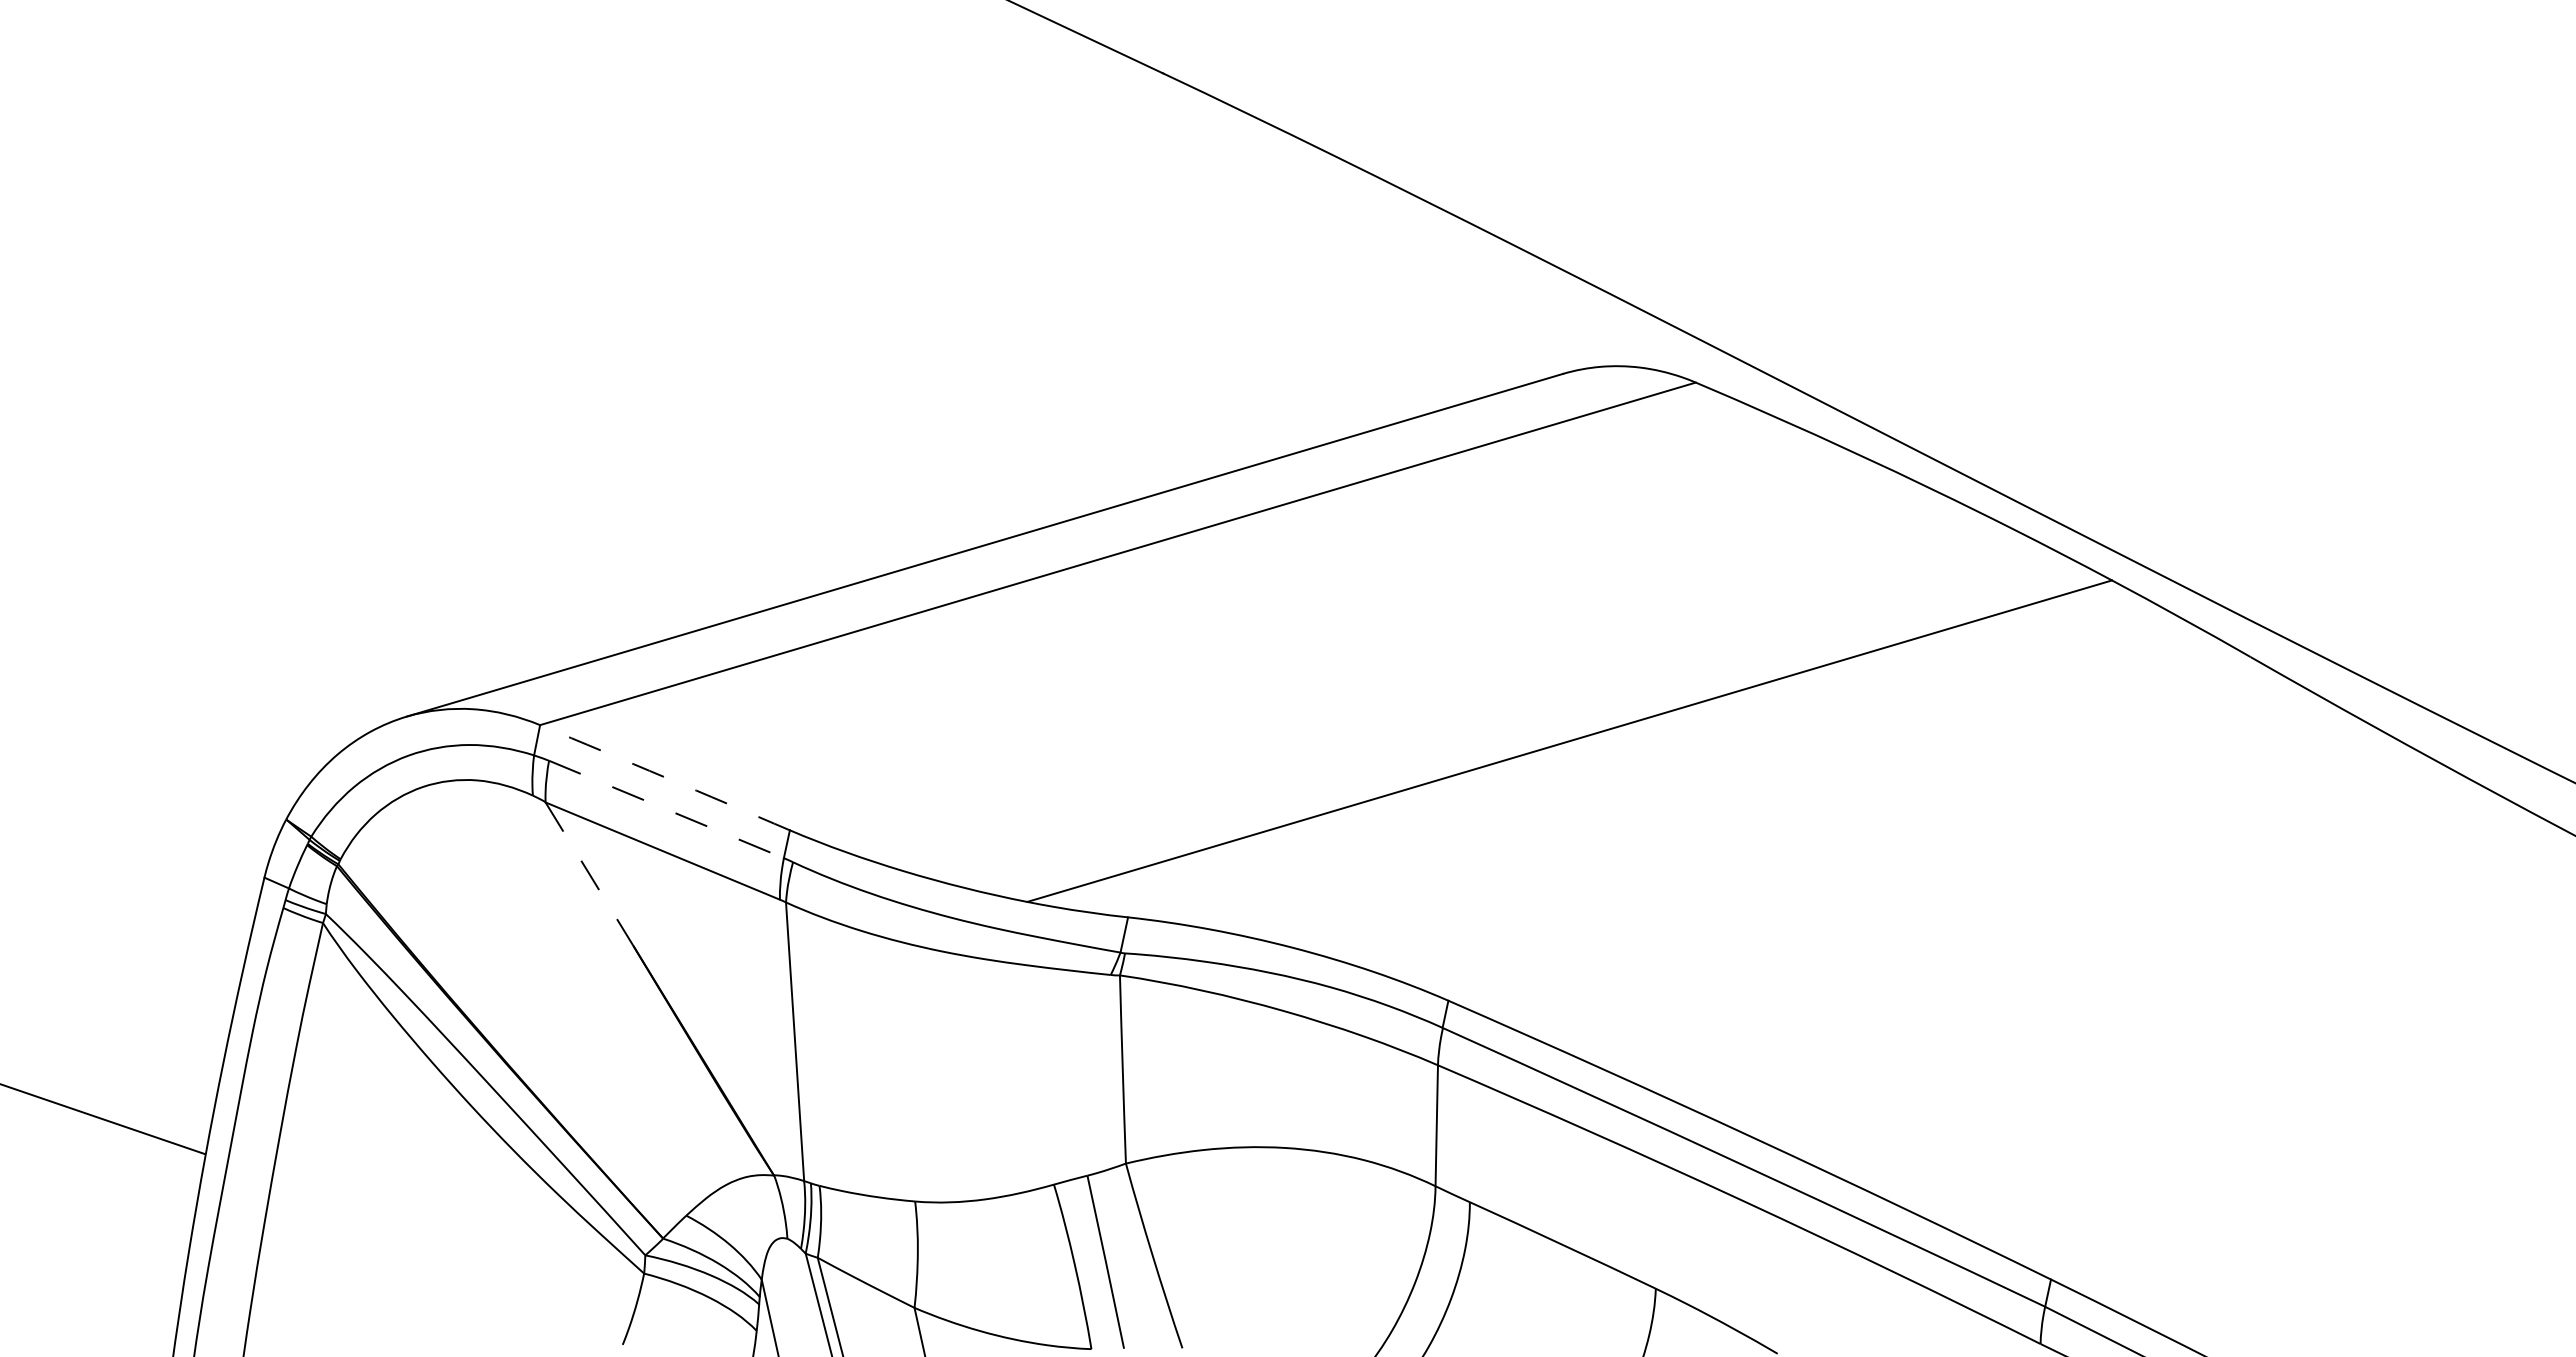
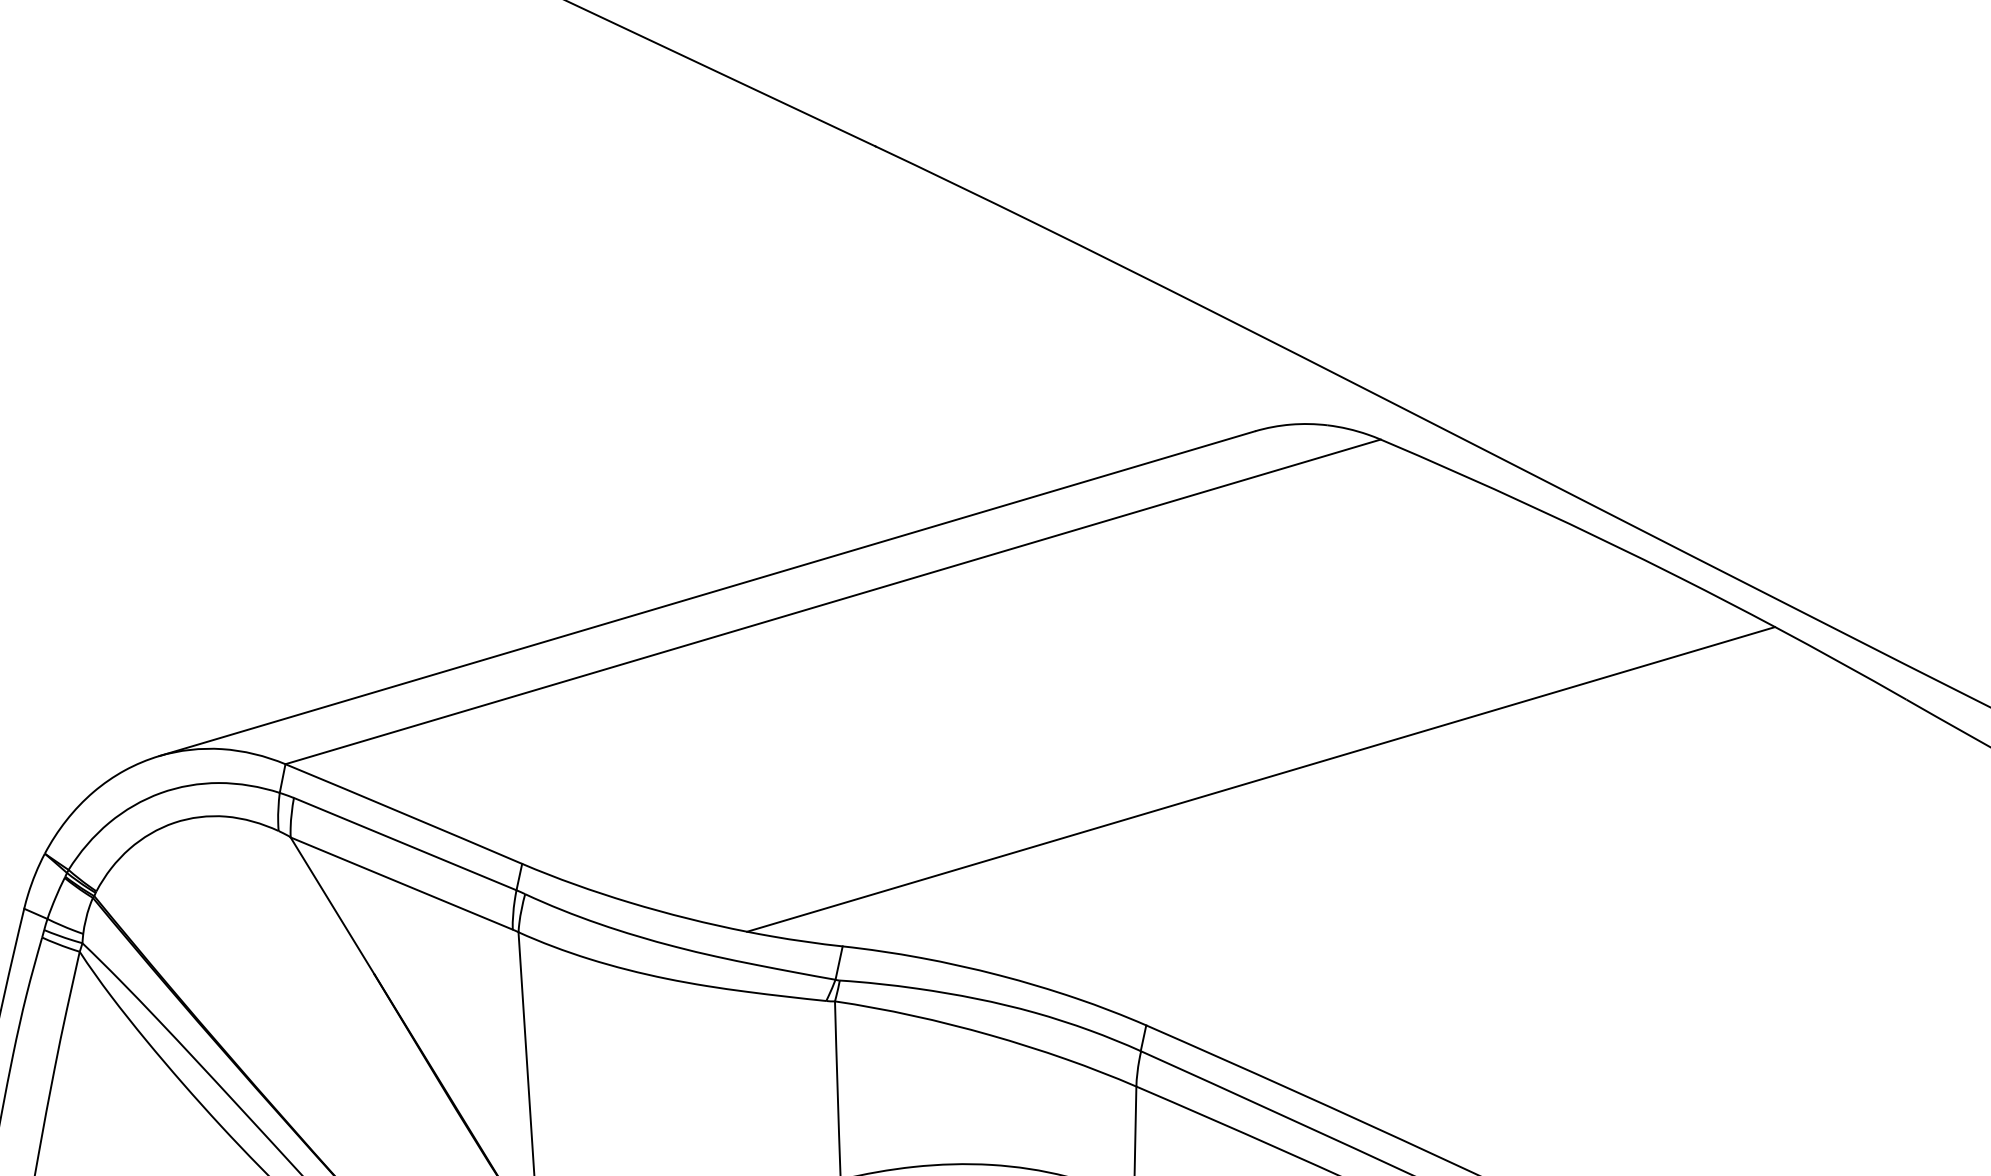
arc: (665, 777) -> (404, 813), dashed -> solid
line: (666, 809) -> (405, 844), dashed -> solid
line: (589, 874) -> (332, 905), dashed -> solid

